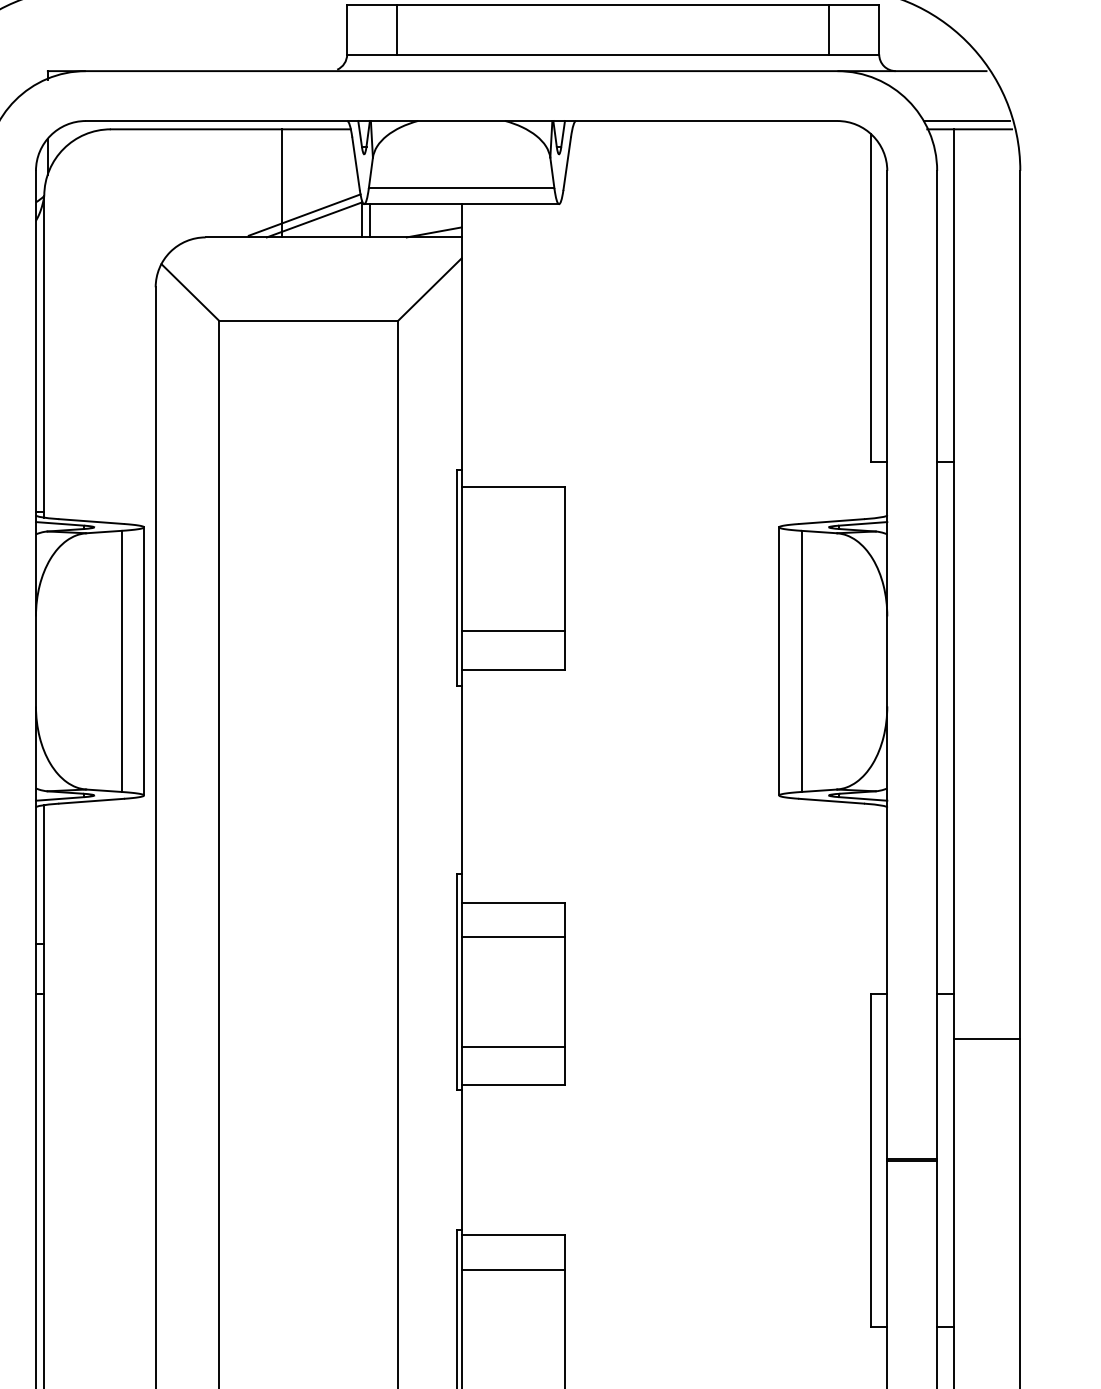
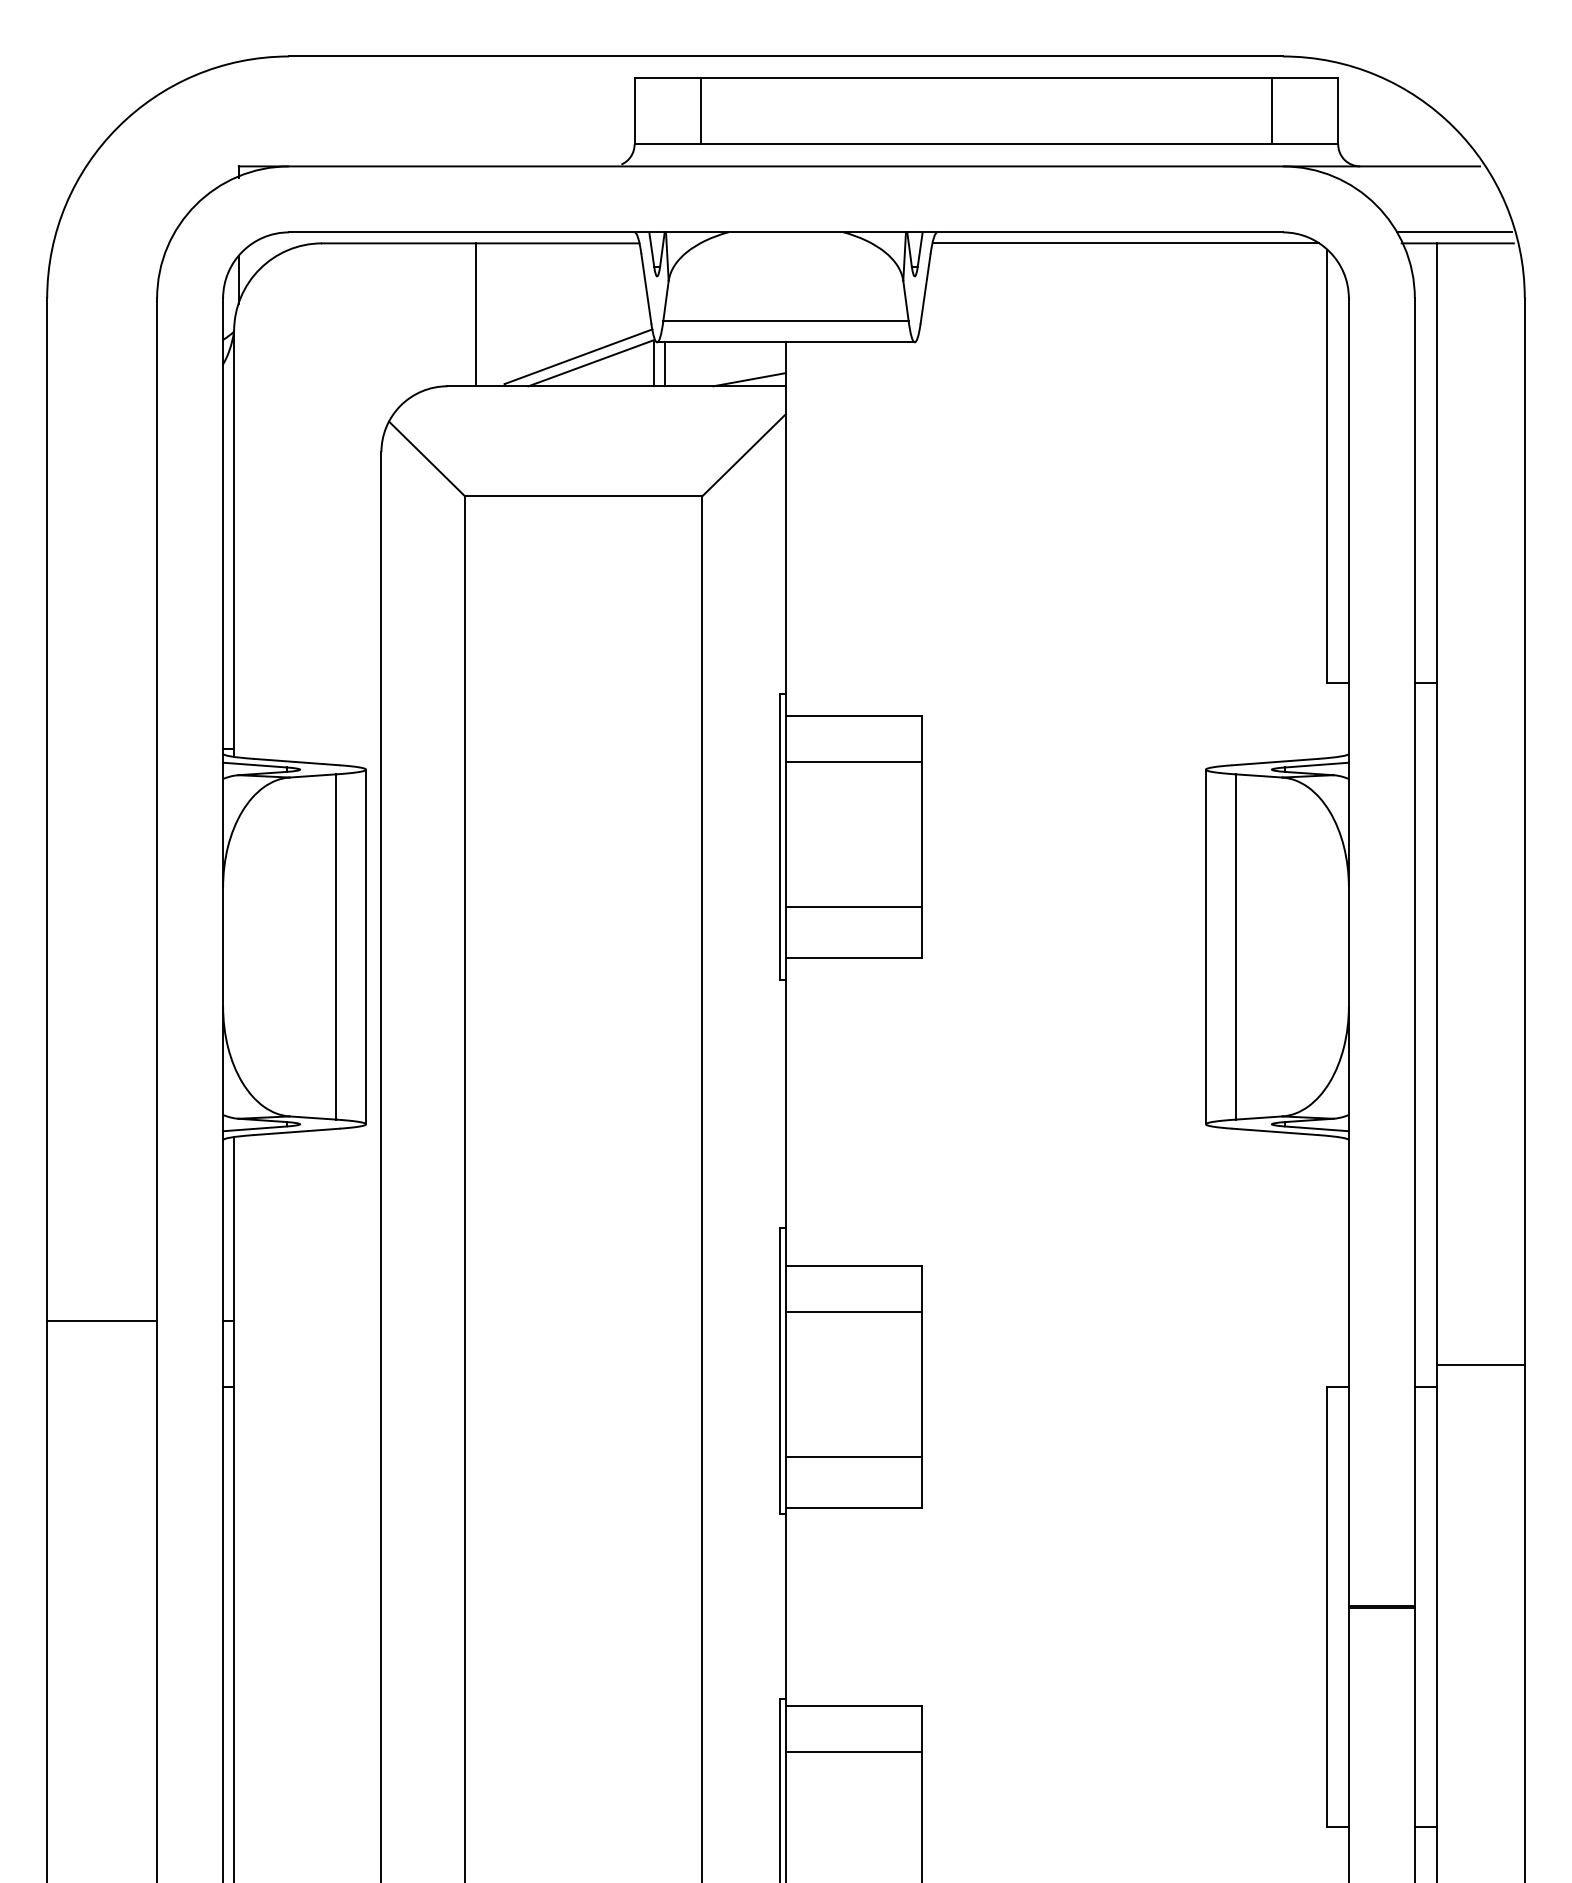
line: (718, 129) -> (1125, 243), added
line: (281, 183) -> (475, 314), moved
line: (512, 521) -> (853, 762), added
line: (986, 1038) -> (1480, 1364), moved

